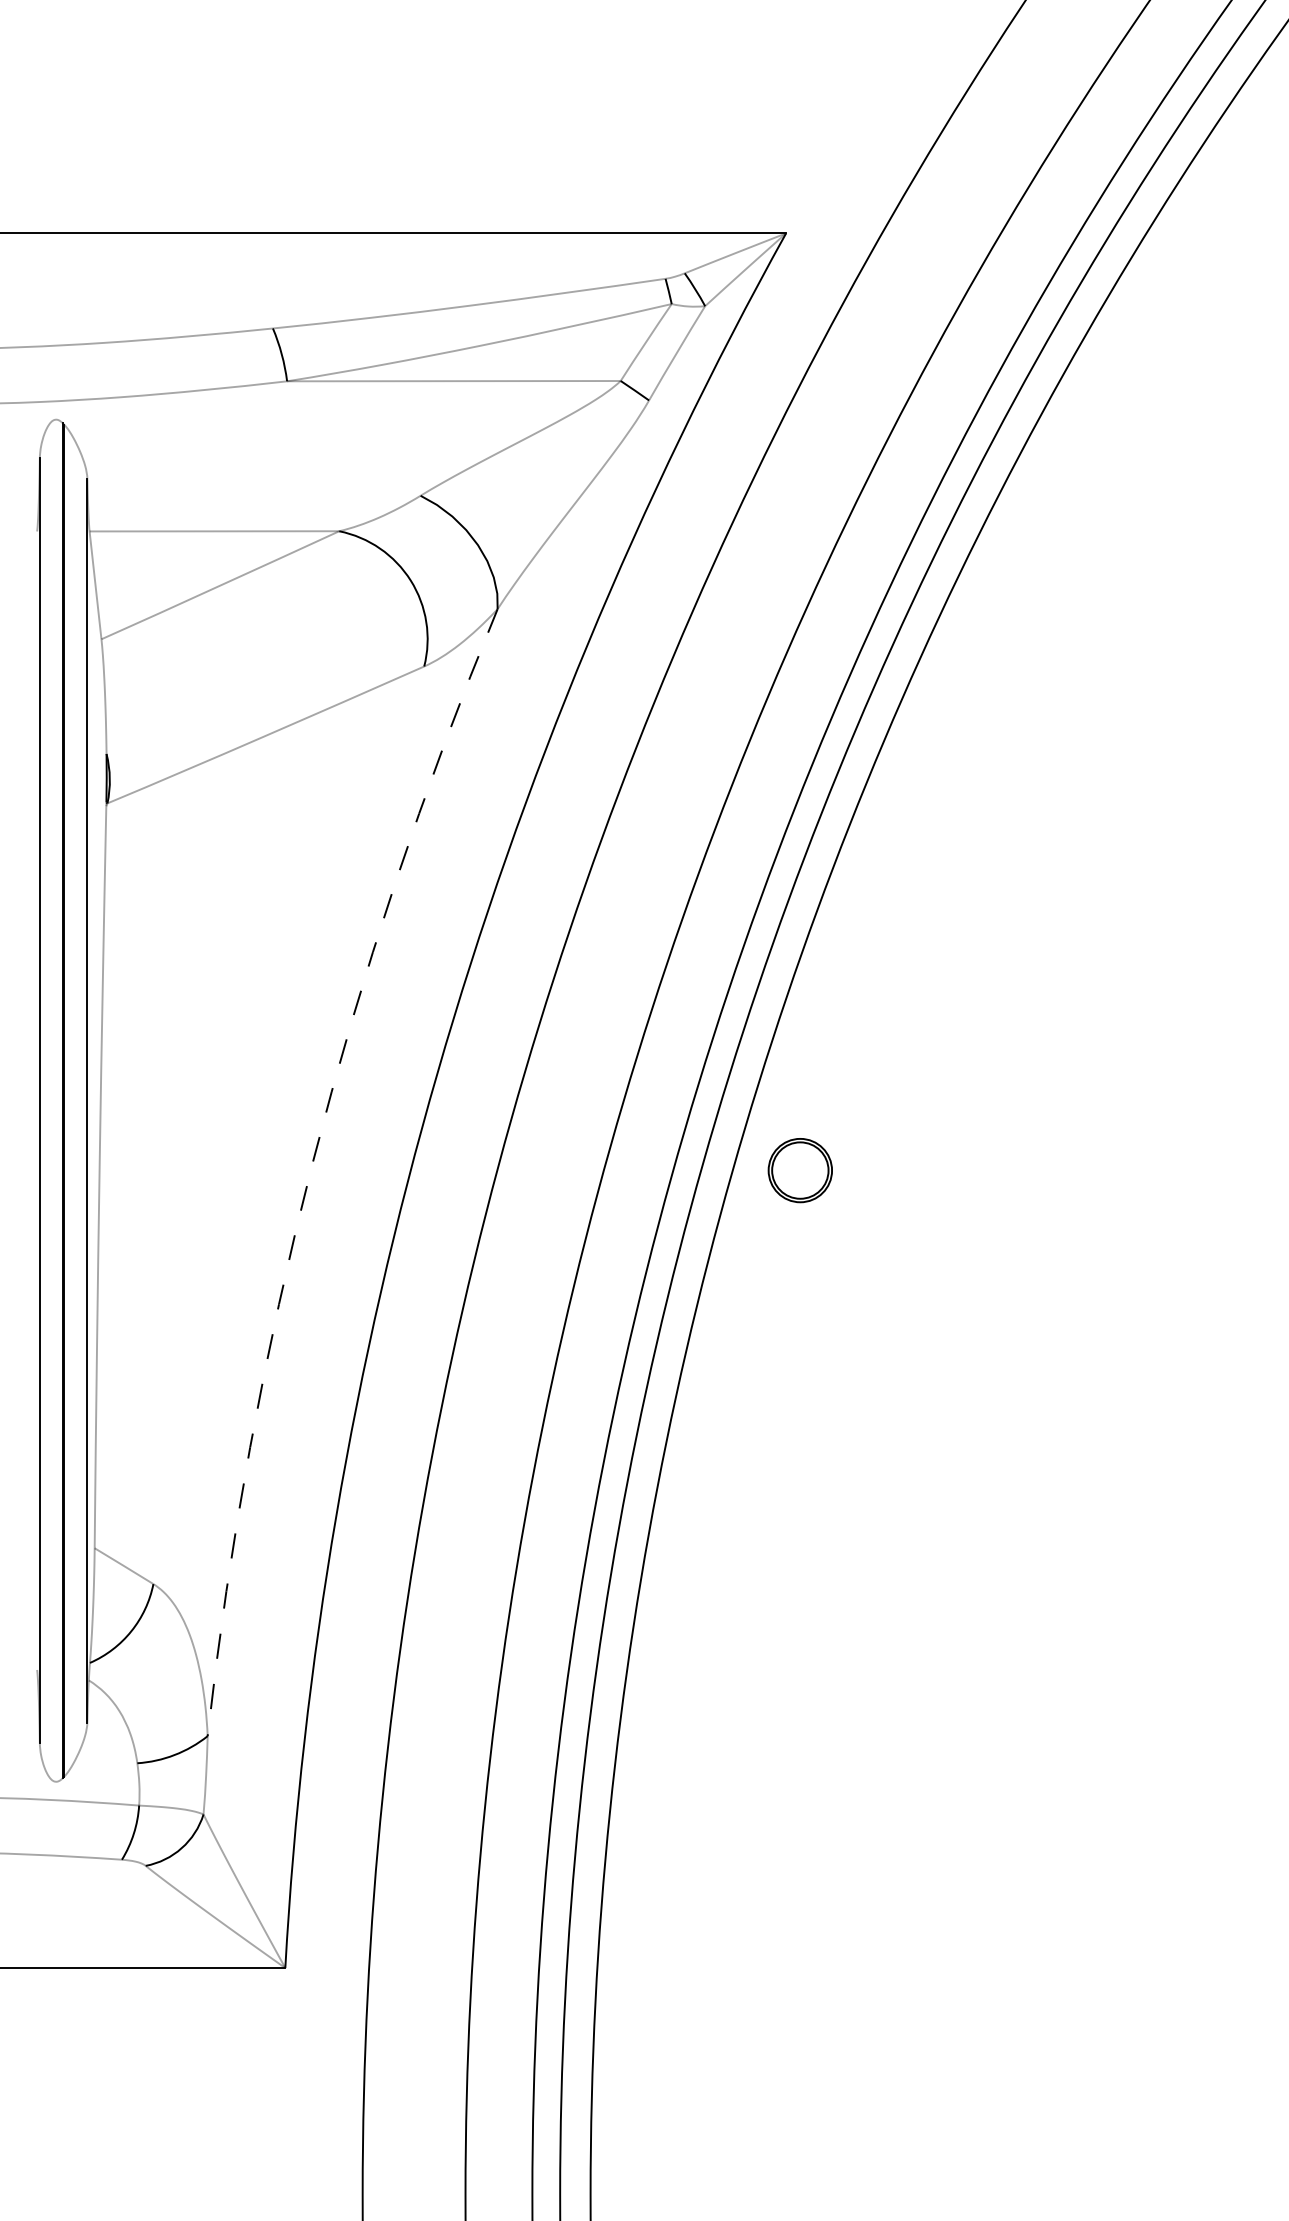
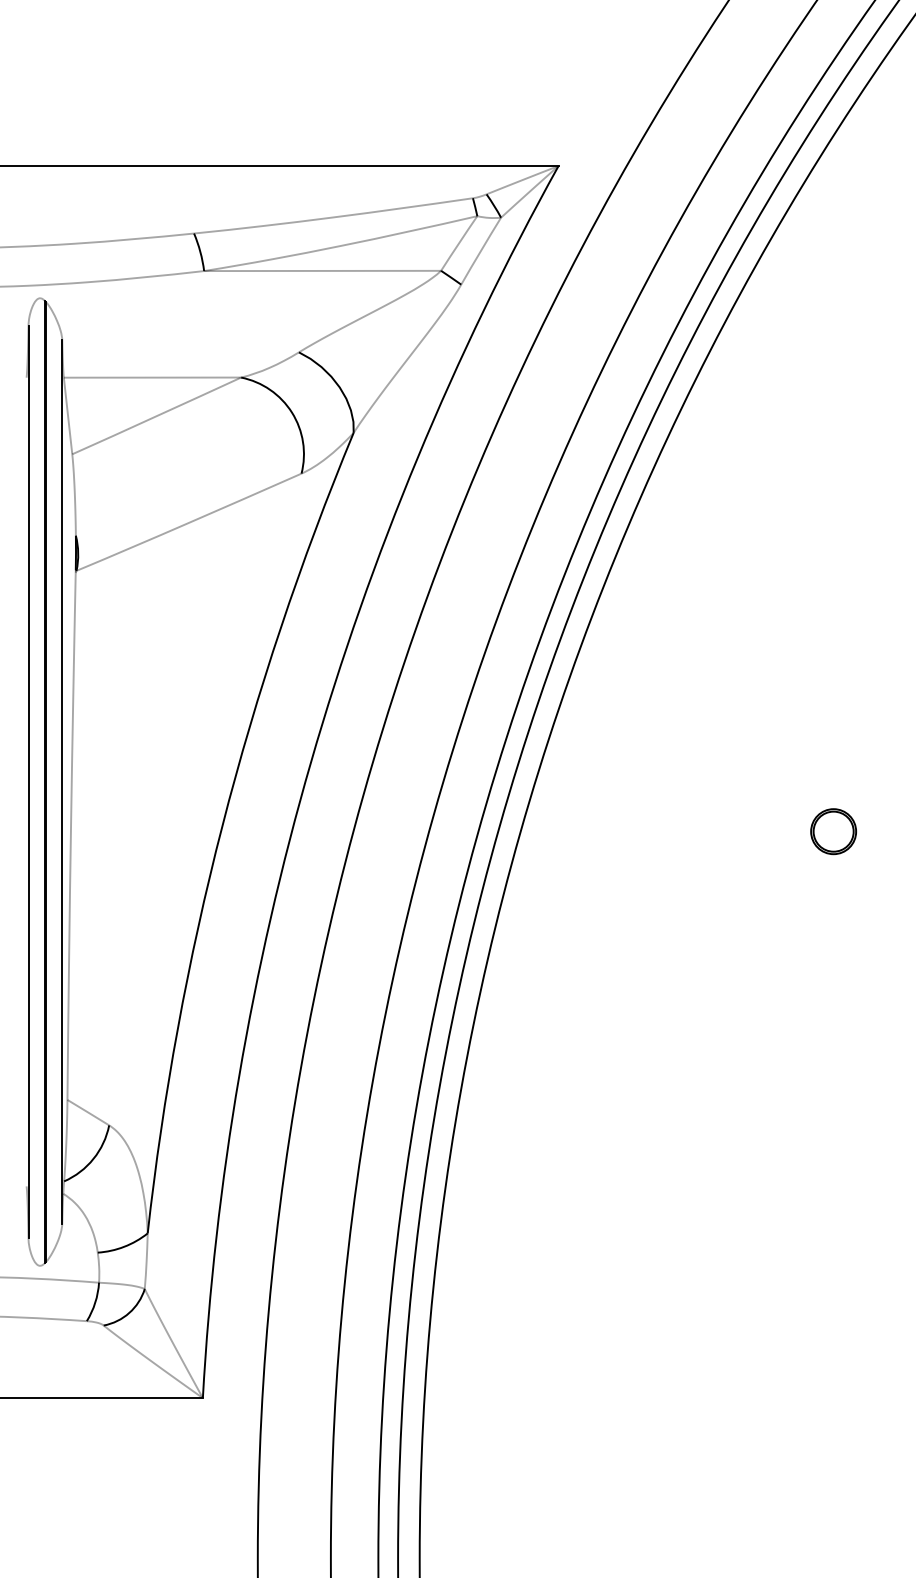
arc: (312, 1162) -> (222, 825), dashed -> solid
part: (799, 1170) -> (833, 831), moved

